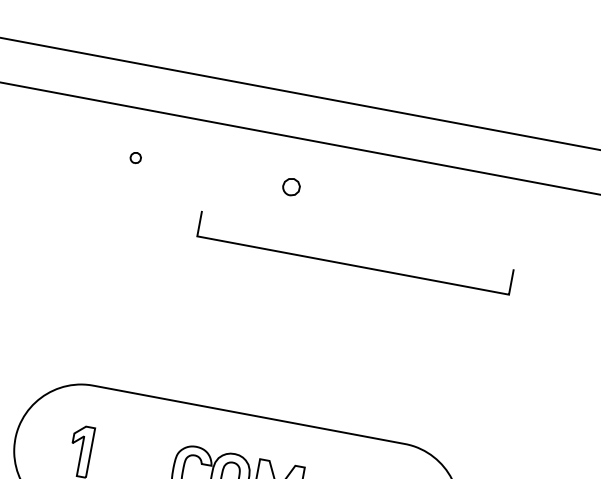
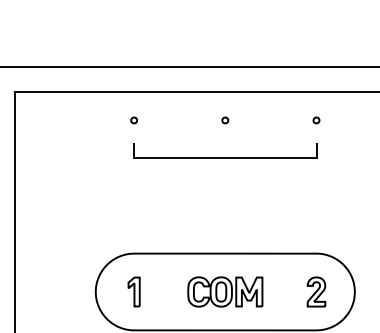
part: (291, 187) -> (225, 120), size x0.62
part: (447, 216) -> (316, 120), added
curve: (353, 264) -> (225, 157), moved

